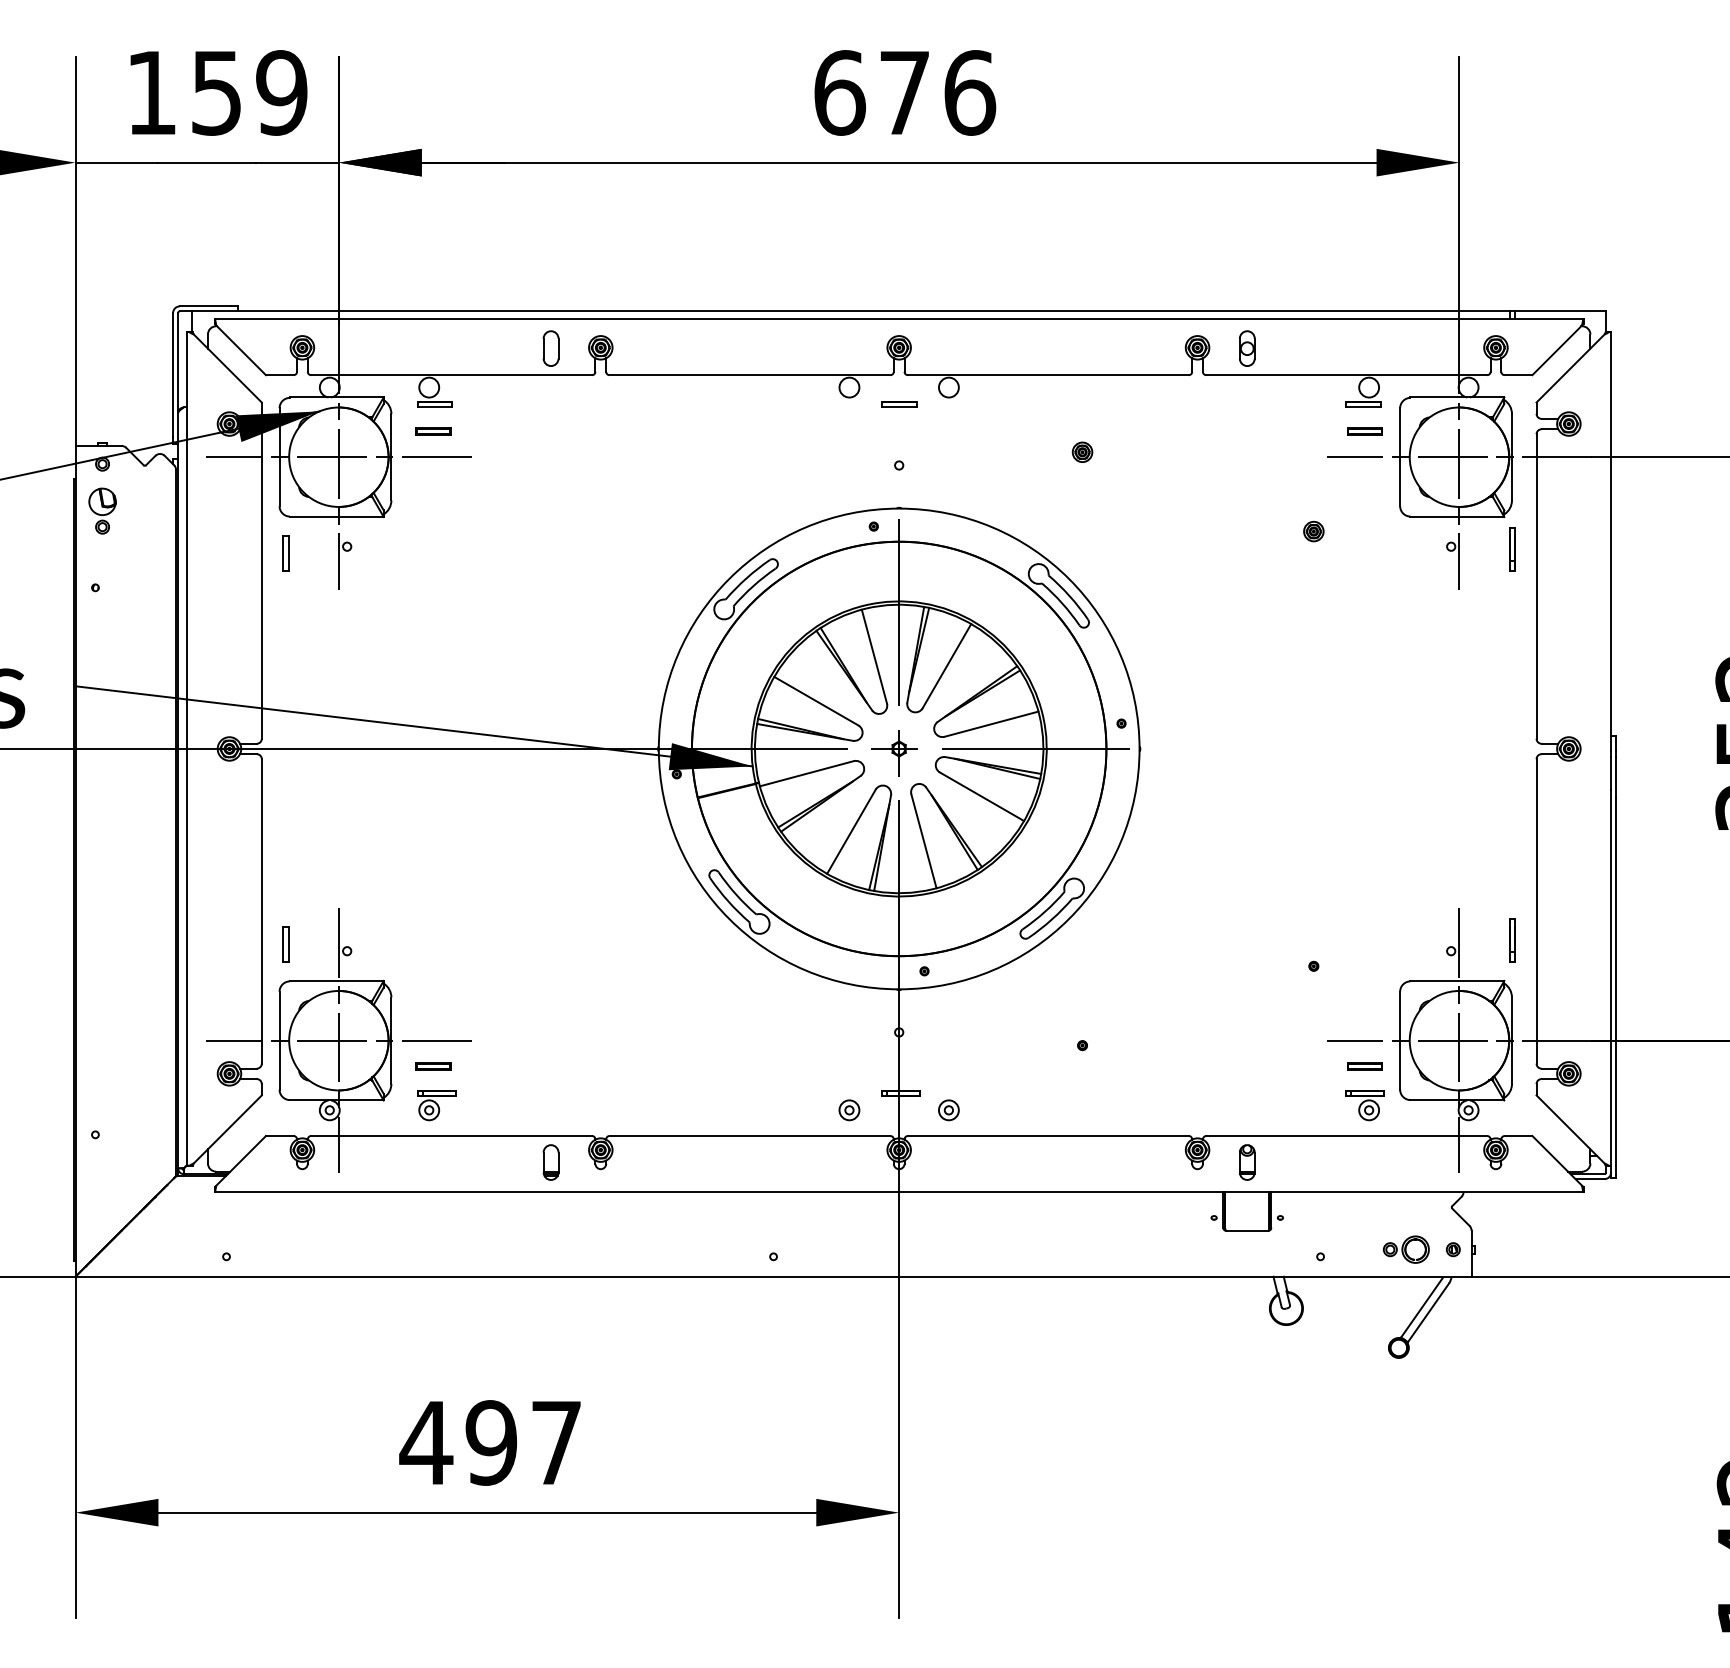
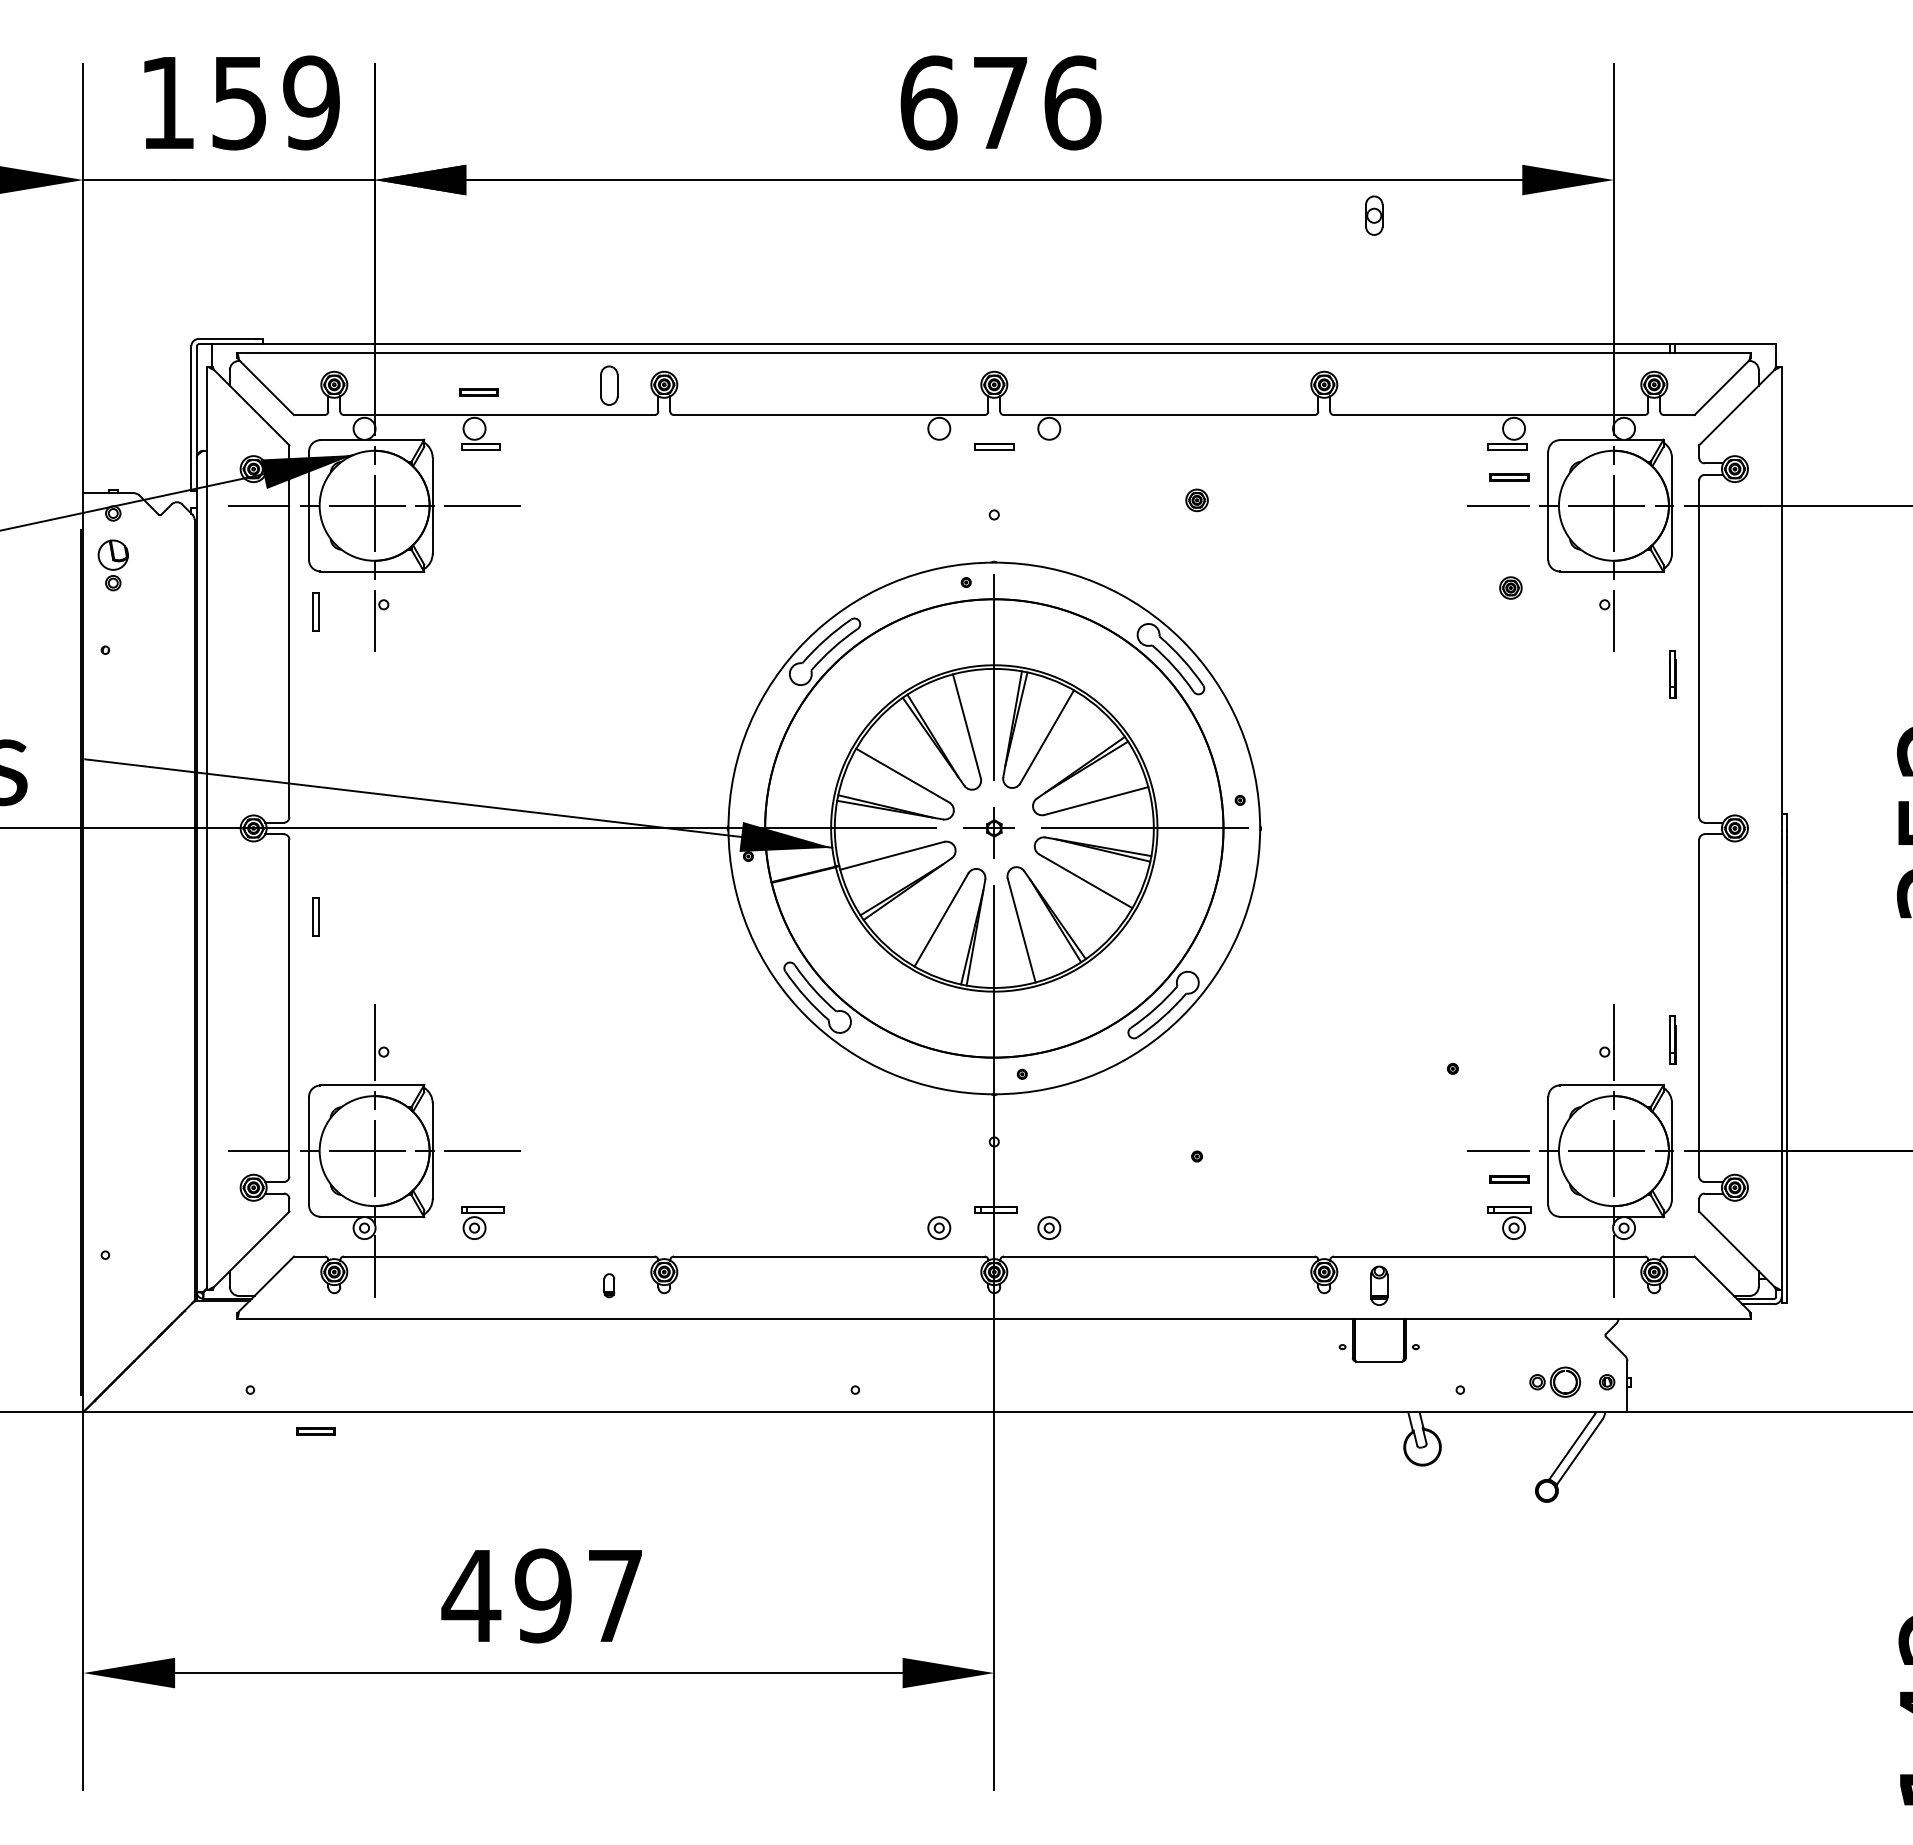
part: (1247, 348) -> (1374, 215), moved
part: (432, 431) -> (478, 392), moved
part: (1313, 531) -> (1510, 587), moved
part: (1512, 549) -> (1672, 674), moved
part: (285, 944) -> (315, 916), moved
part: (432, 1066) -> (315, 1431), moved
part: (551, 1162) -> (609, 1285), size x0.6

